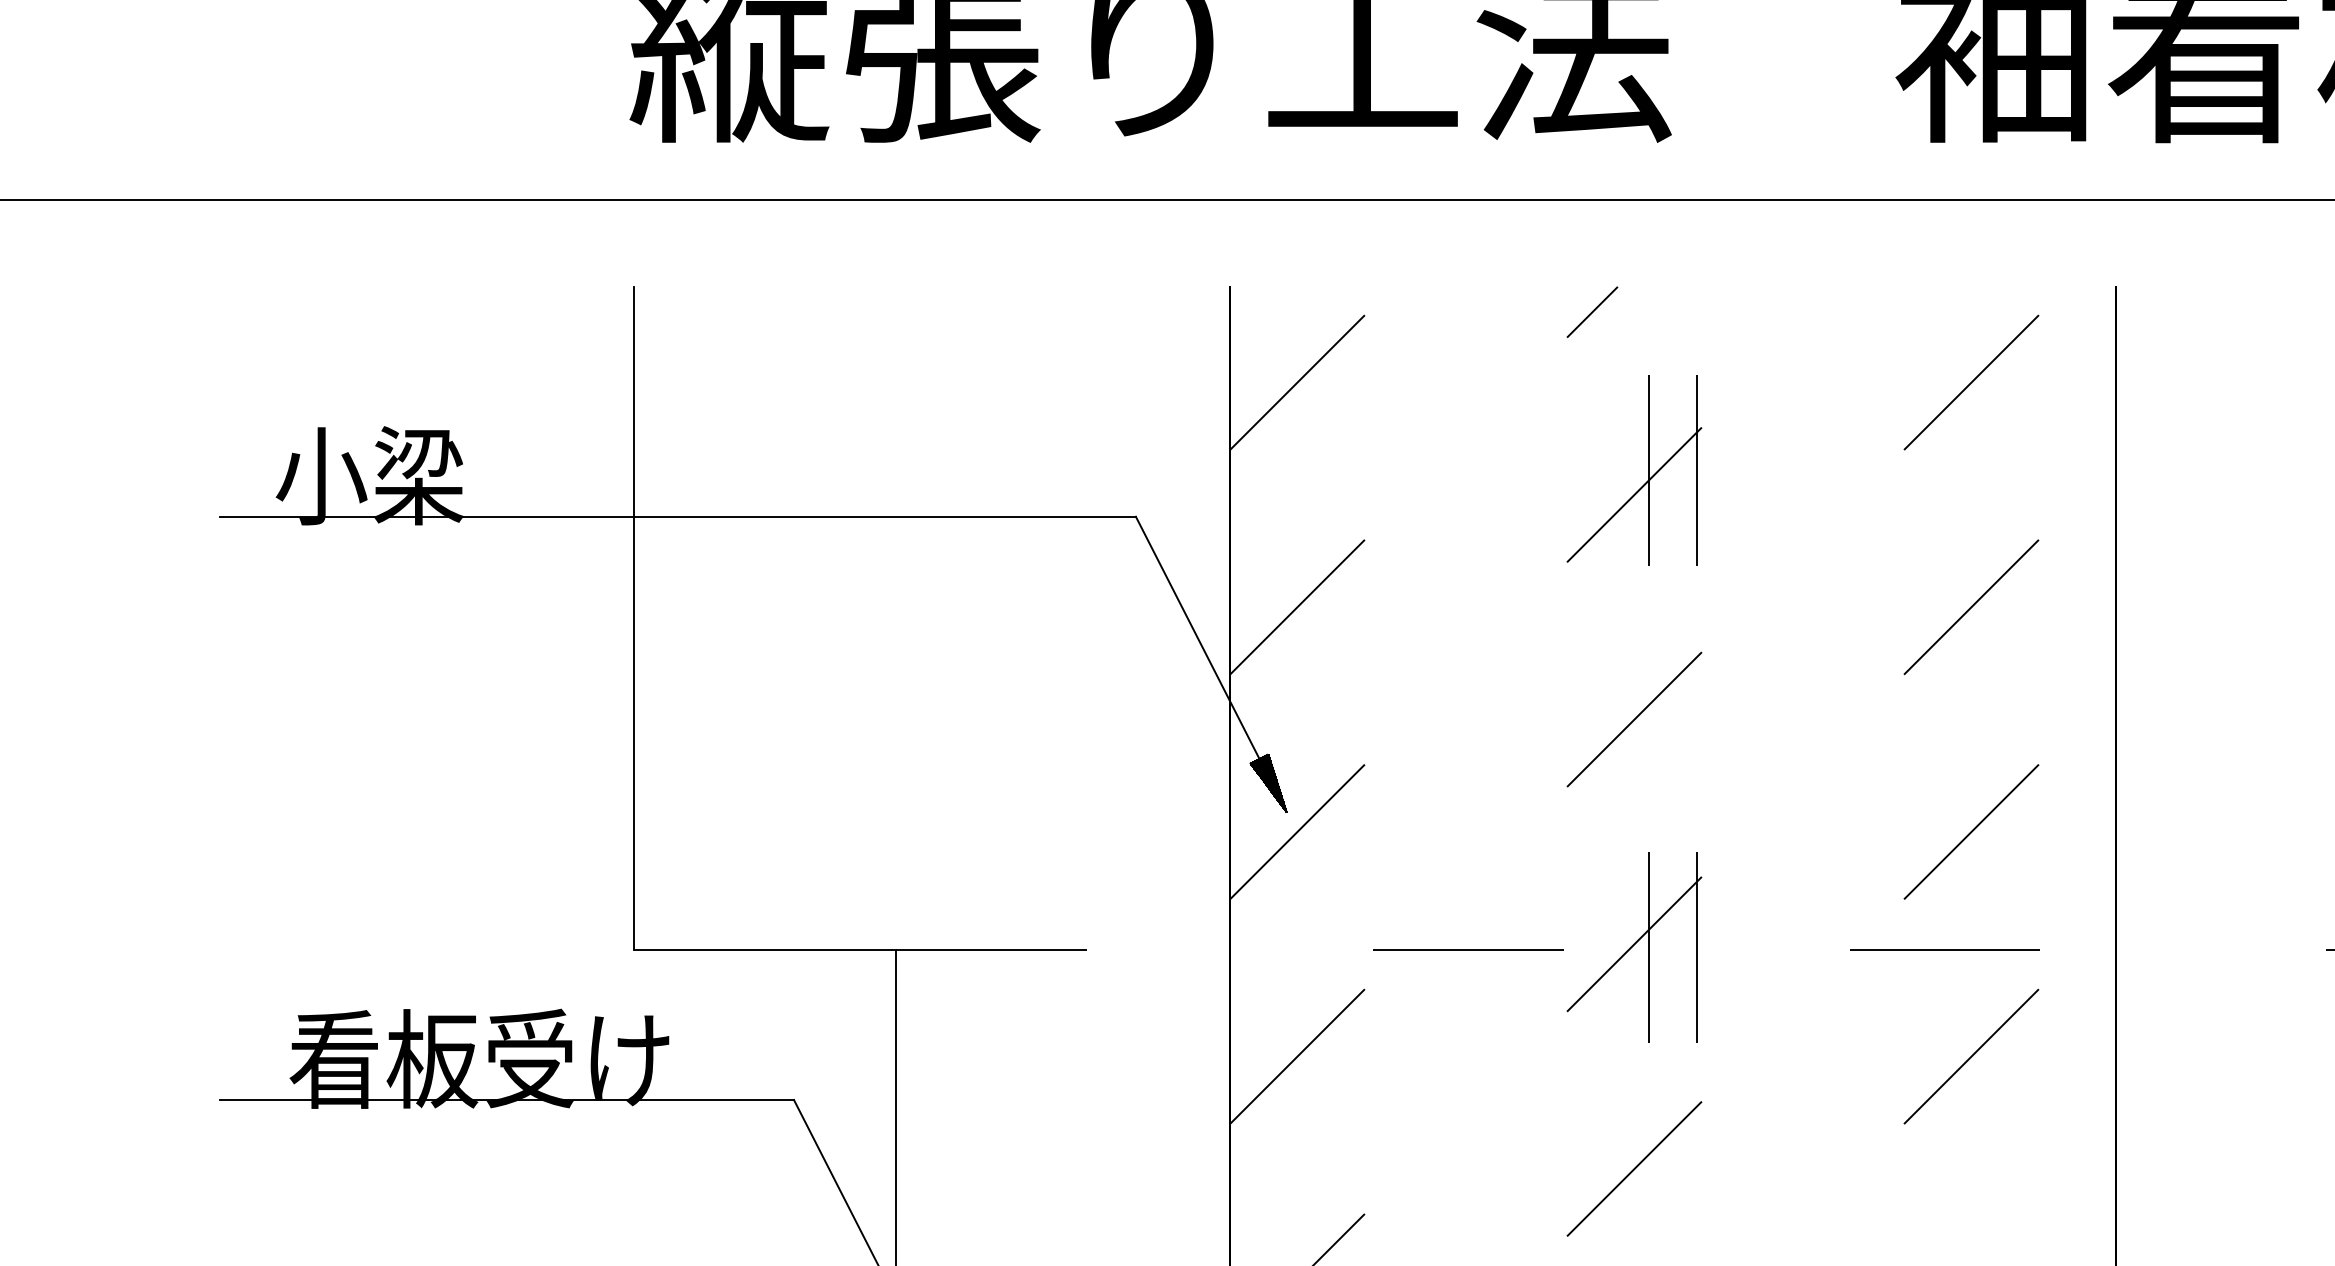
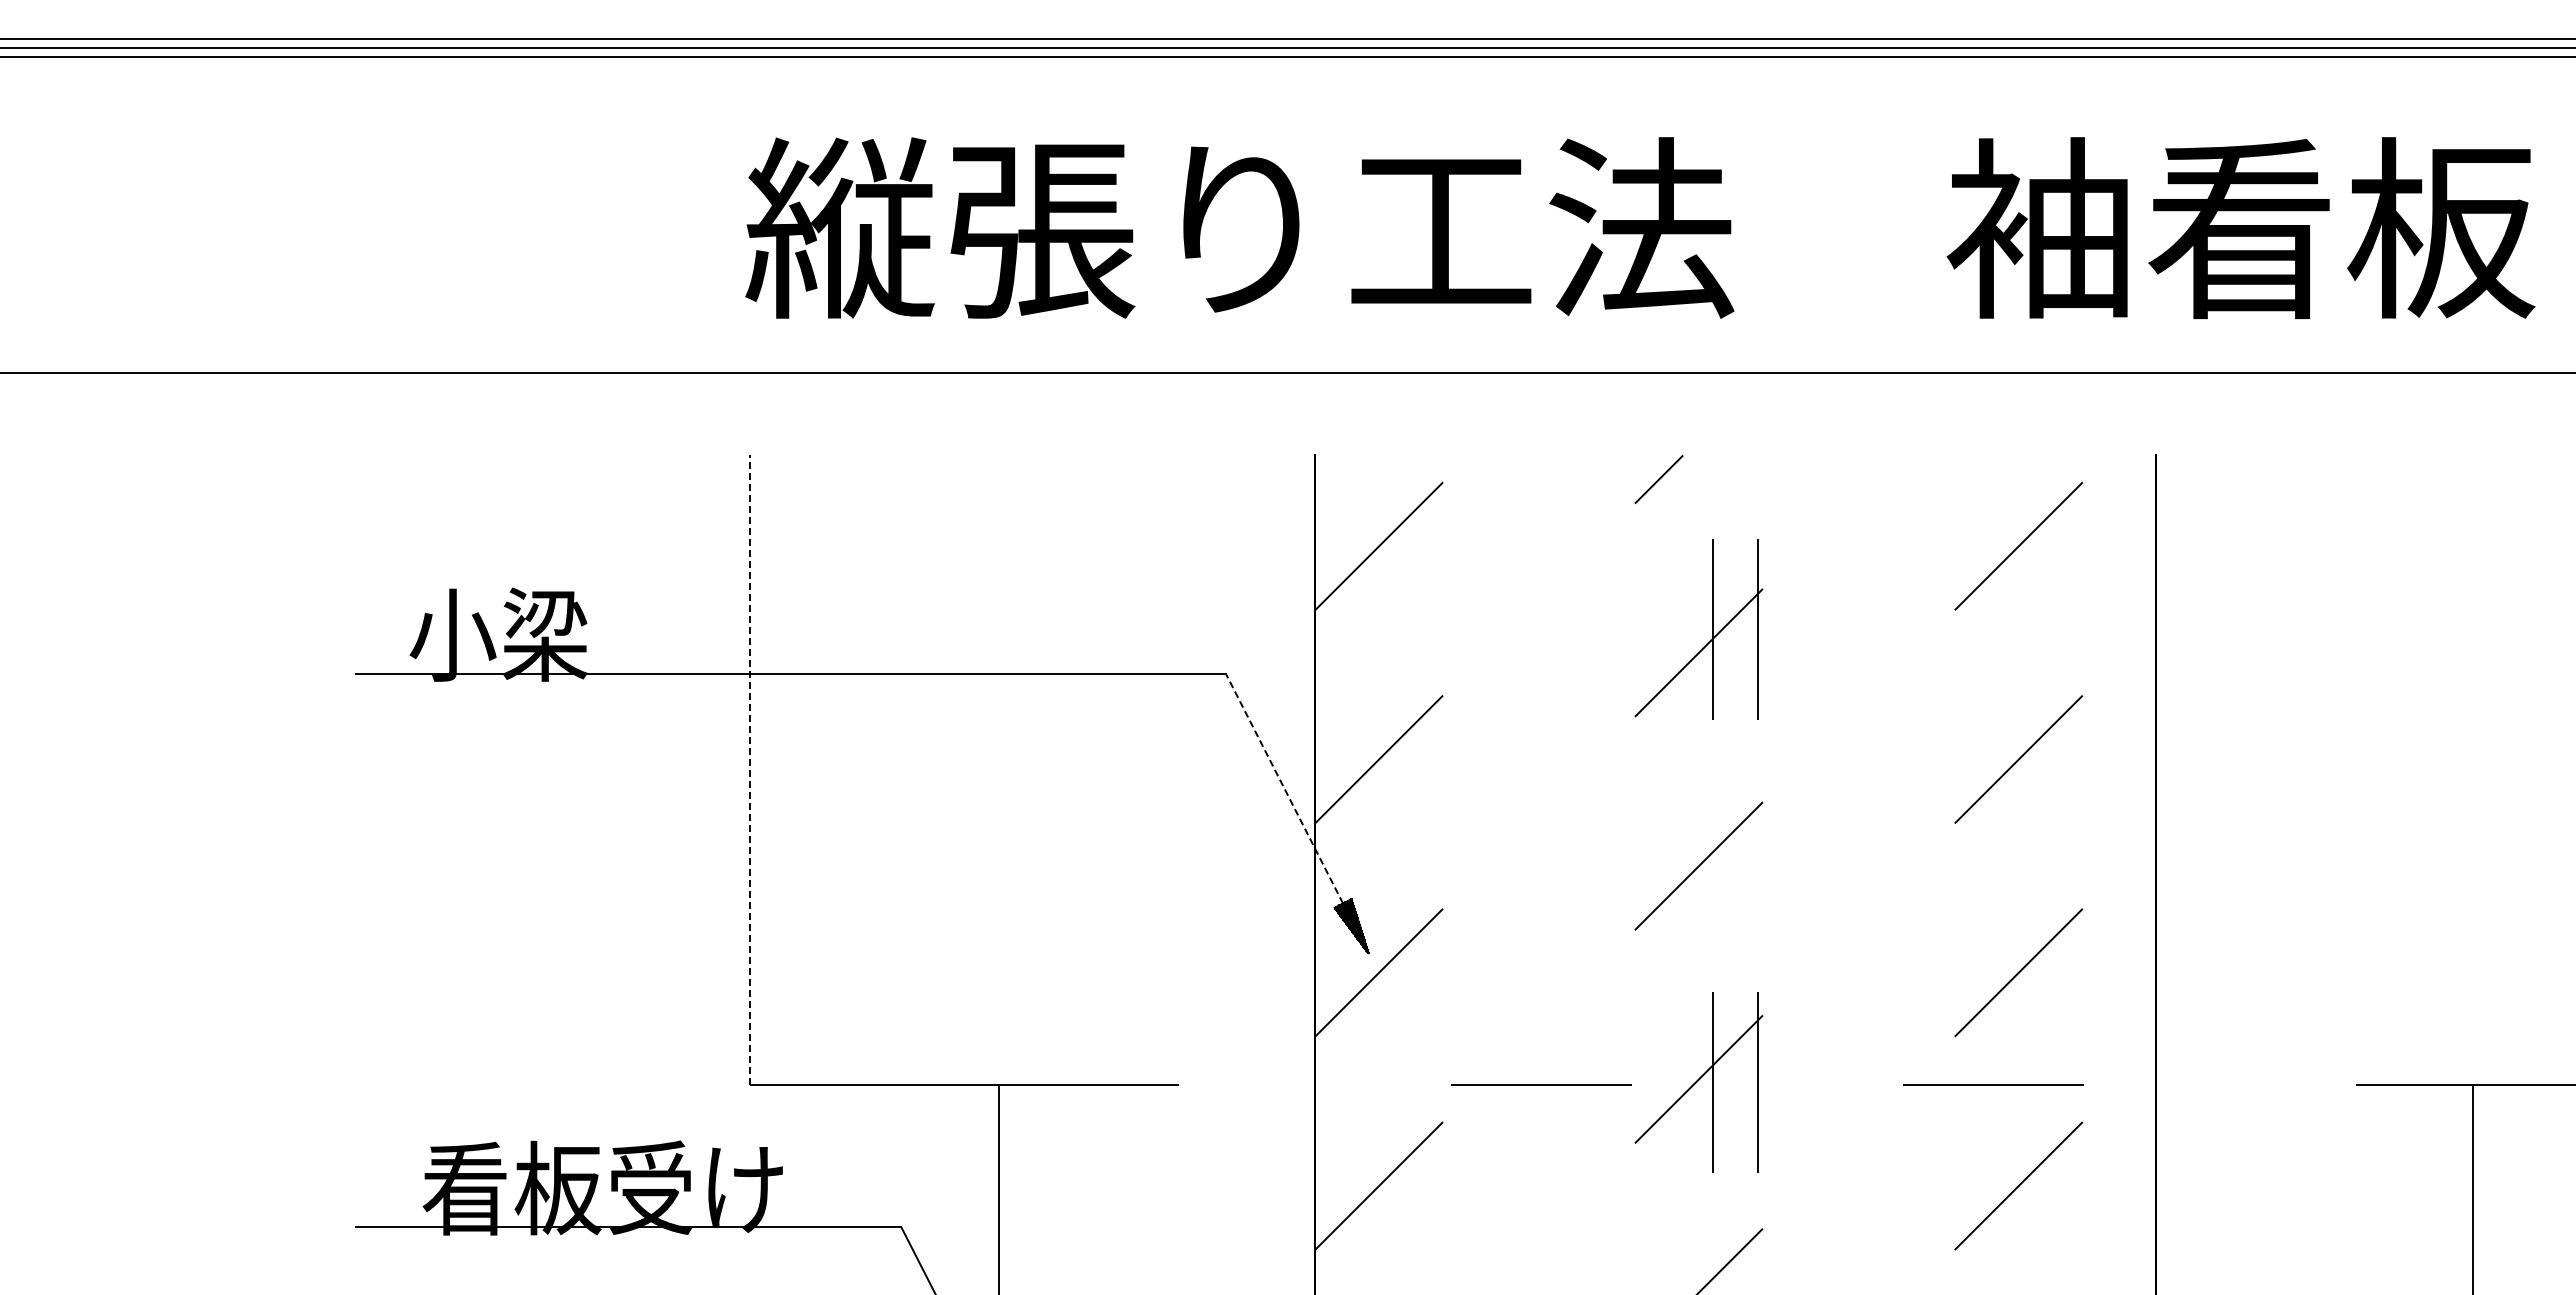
line: (634, 618) -> (749, 770), solid -> dashed
line: (1197, 637) -> (1284, 788), solid -> dashed

